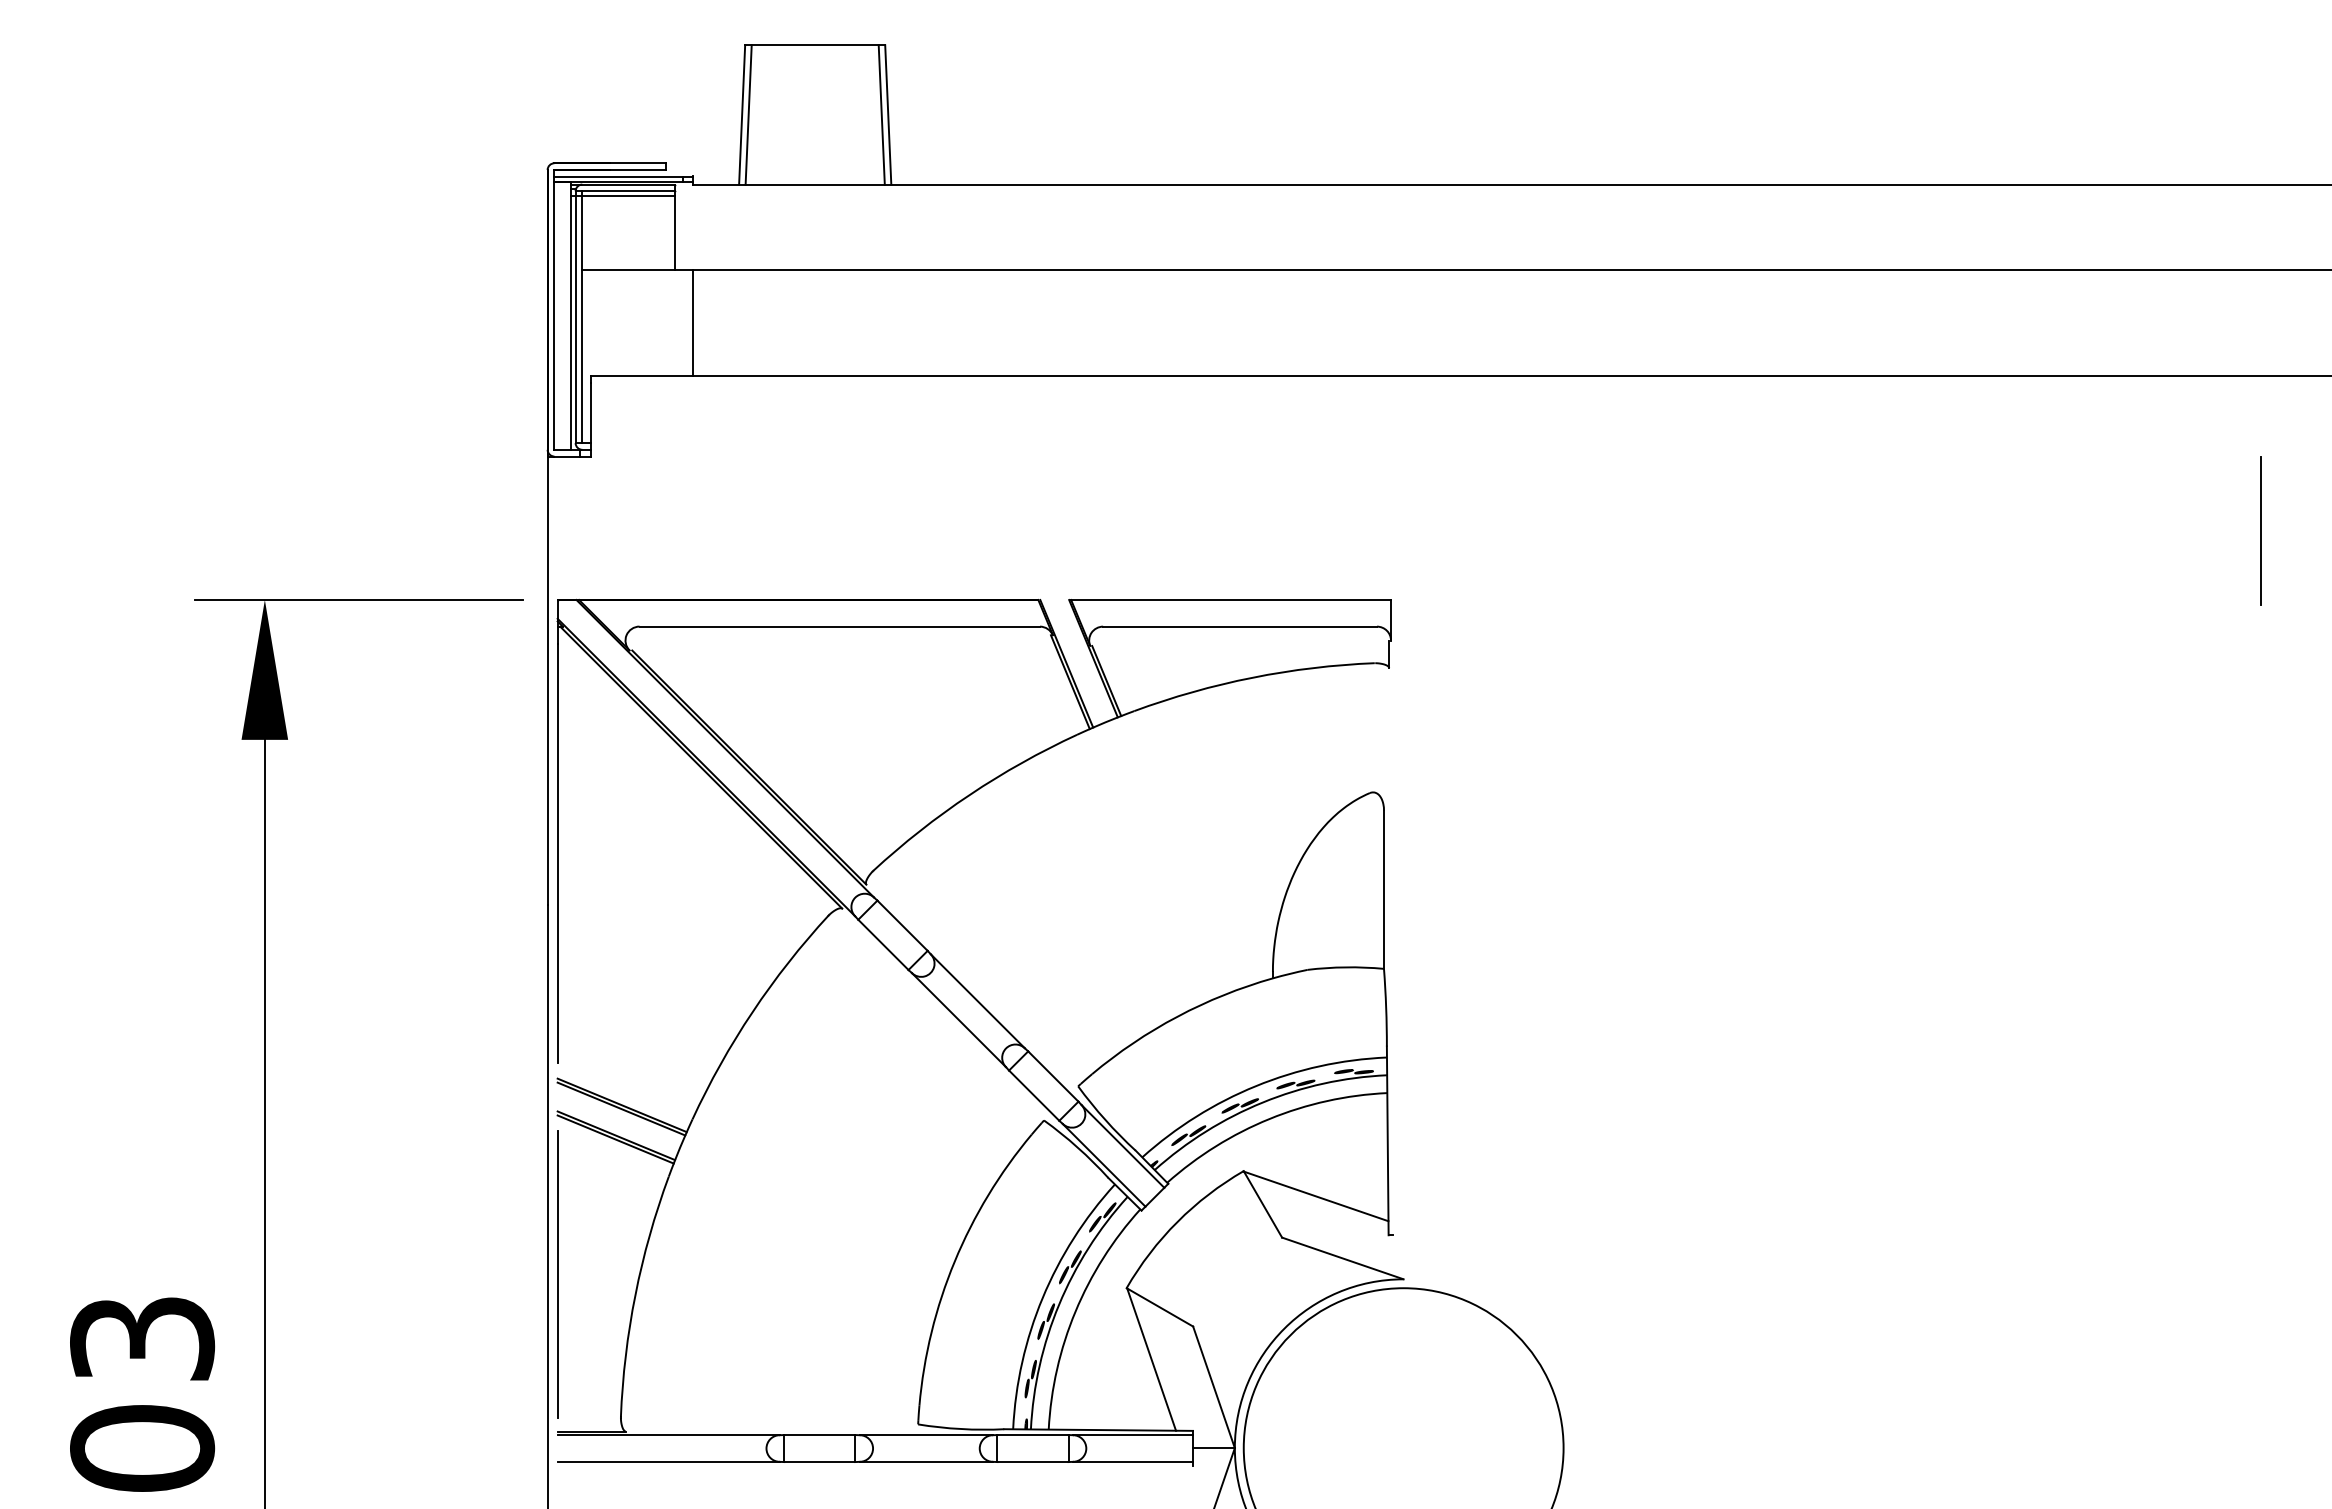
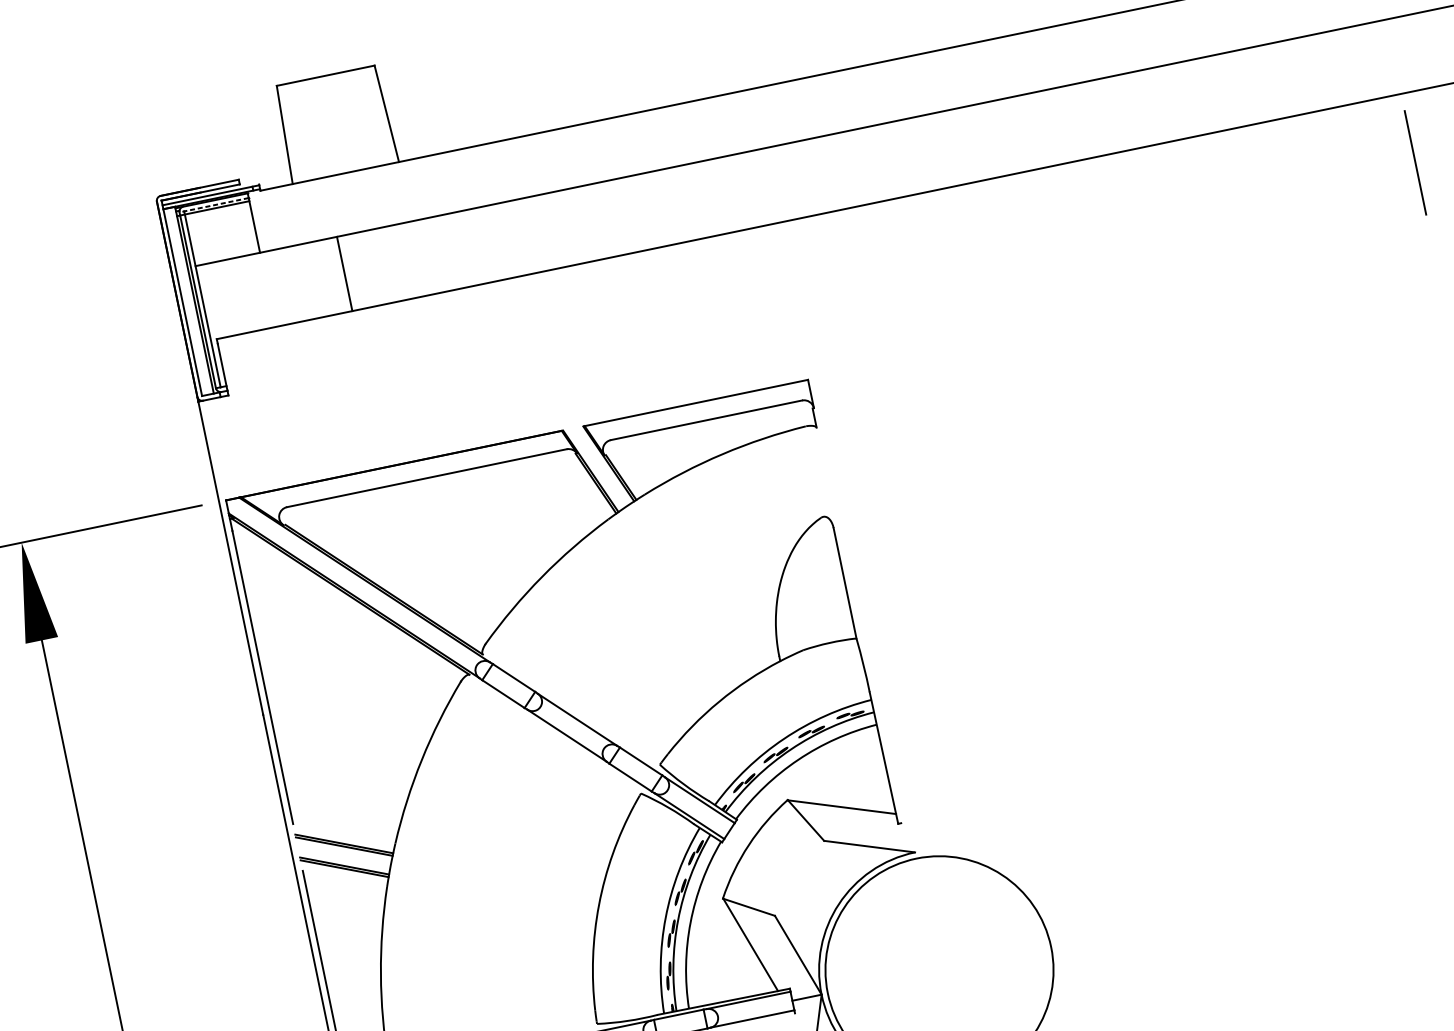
line: (748, 114) -> (289, 133), removed
line: (881, 114) -> (382, 114), removed
line: (625, 191) -> (214, 205), solid -> dashed
line: (692, 322) -> (344, 273), moved
line: (2260, 530) -> (1415, 162), moved

